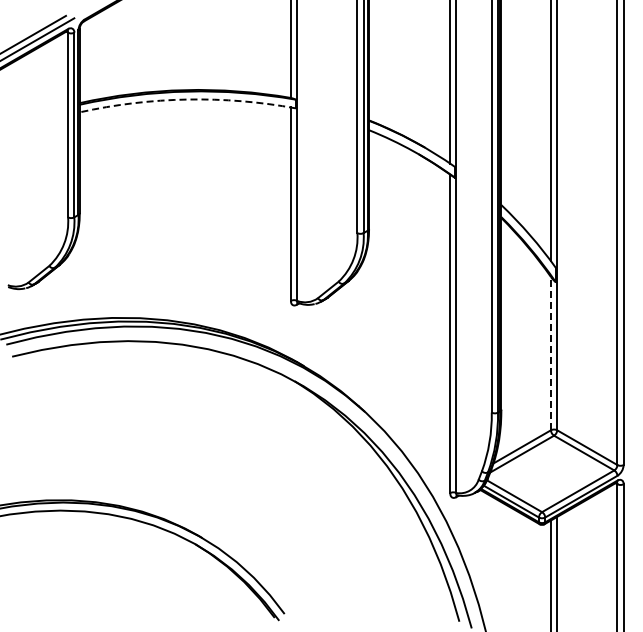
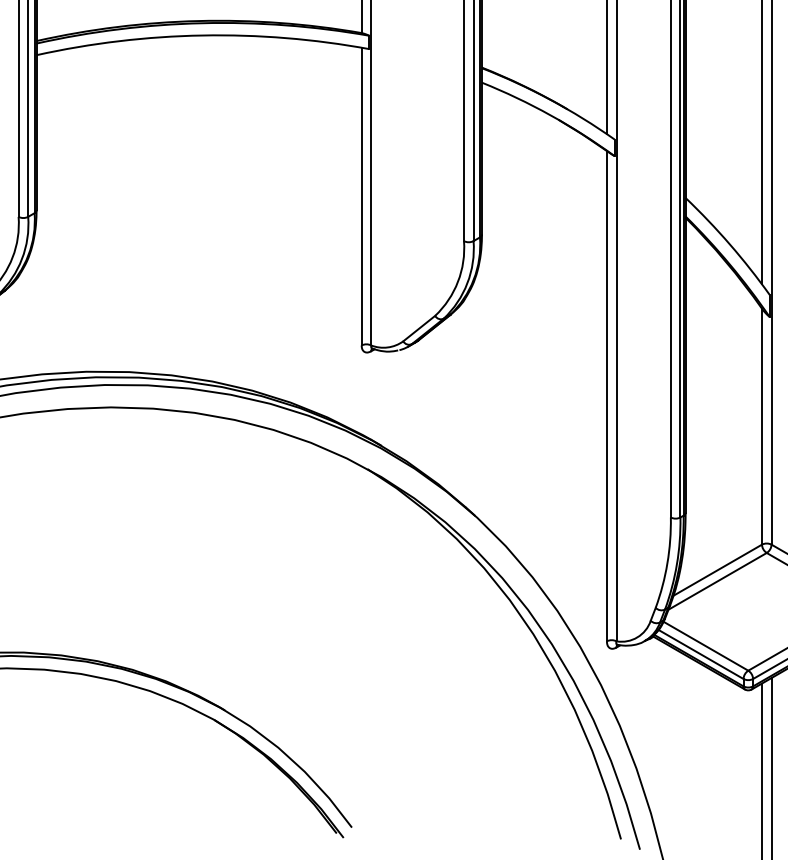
arc: (187, 99) -> (202, 35), dashed -> solid
line: (550, 353) -> (761, 426), dashed -> solid

